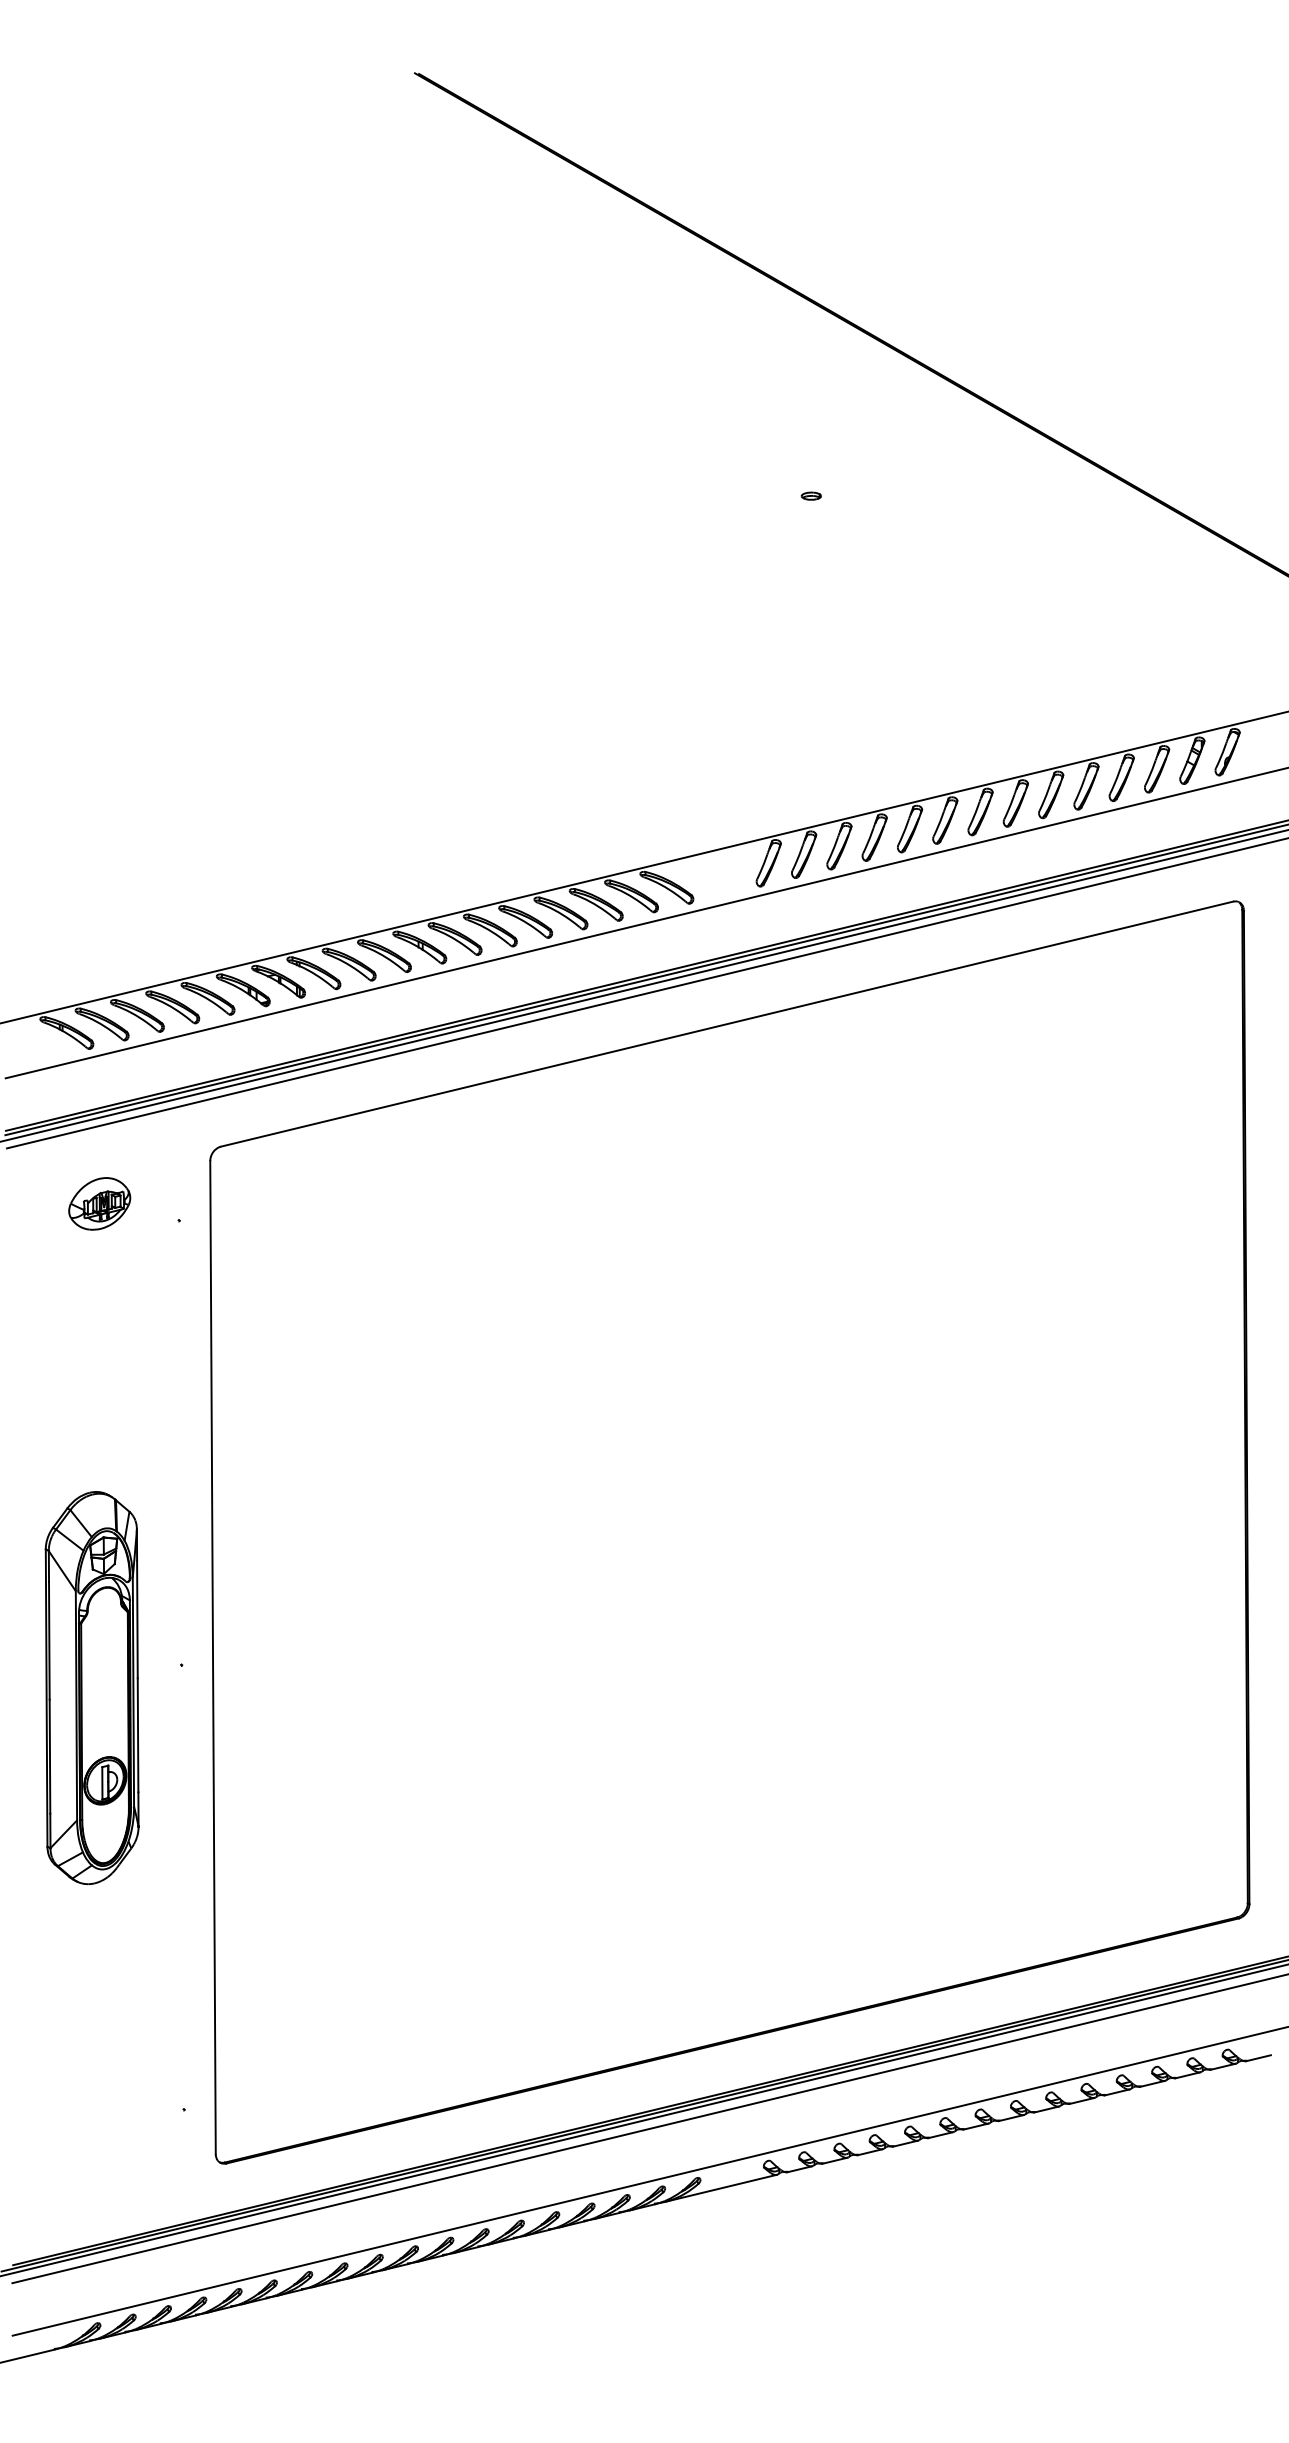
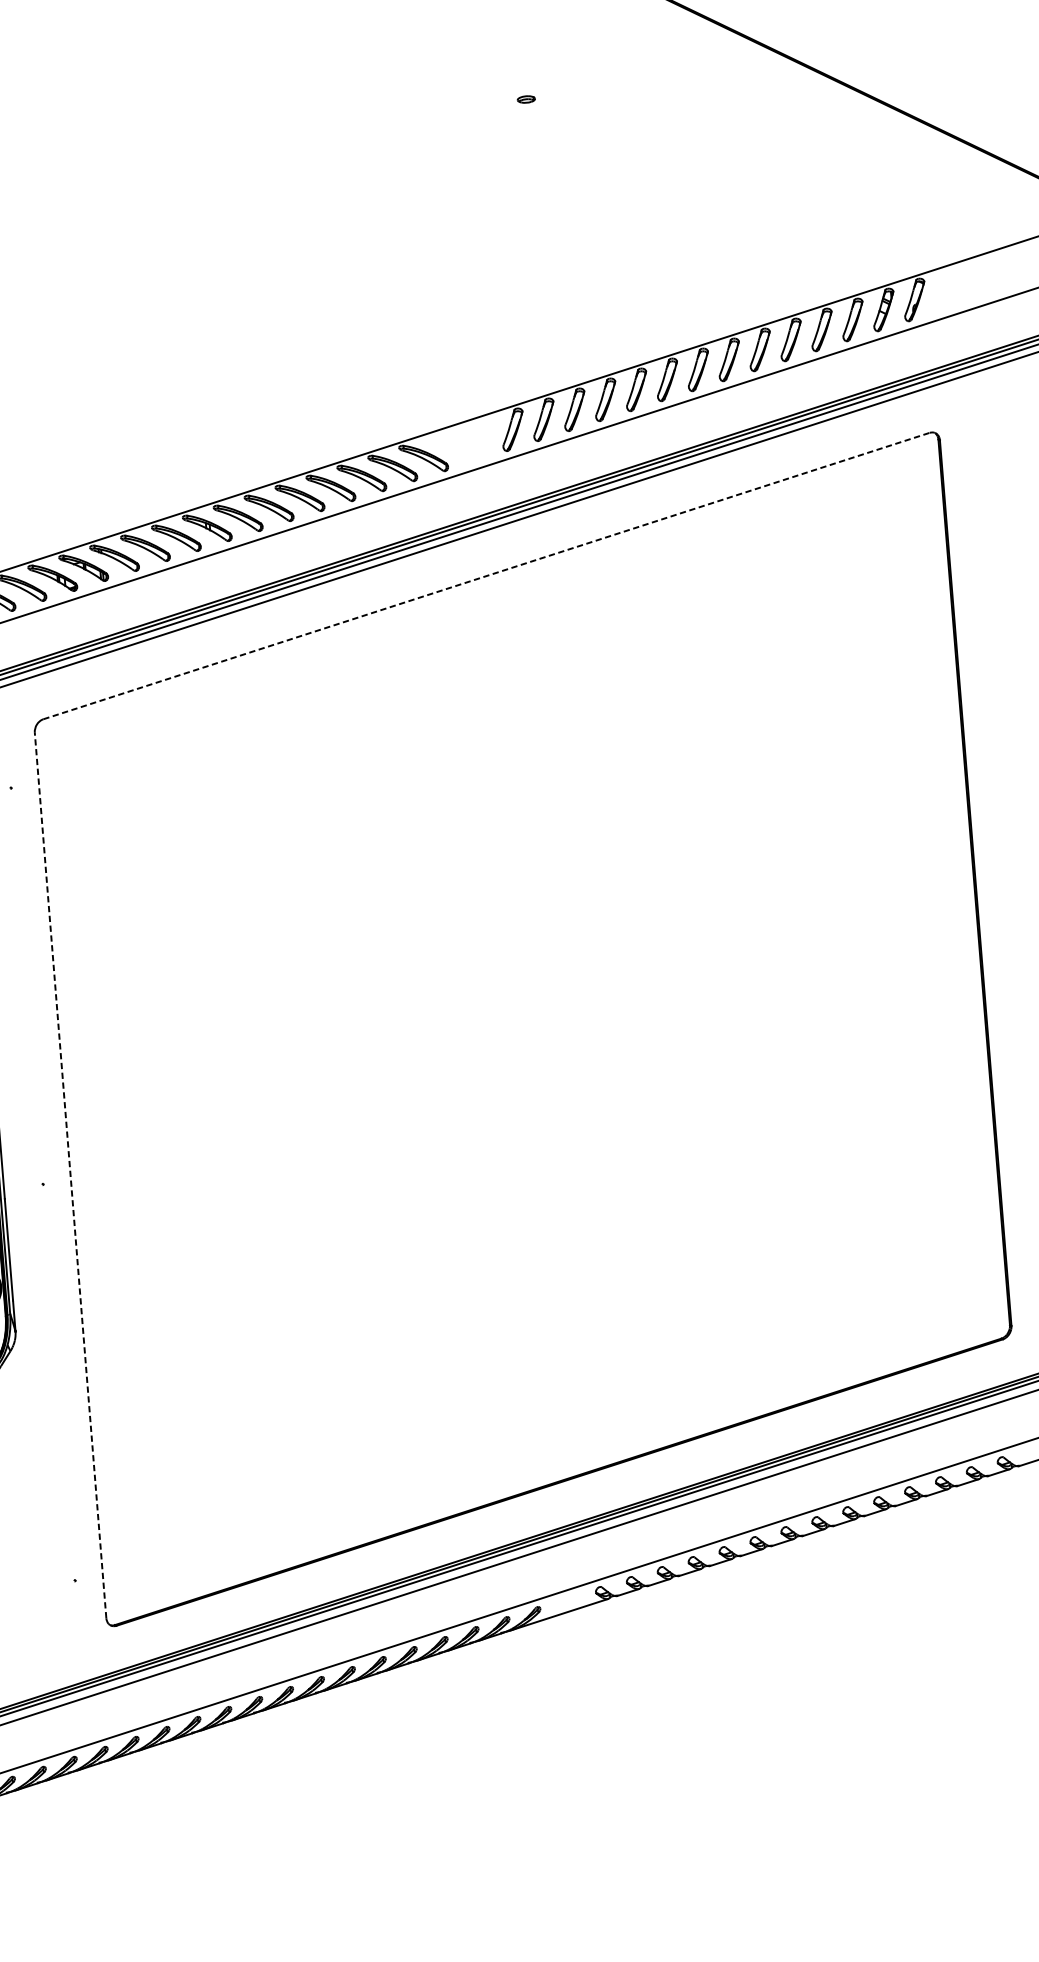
line: (727, 1024) -> (486, 576), solid -> dashed
line: (213, 1657) -> (71, 1175), solid -> dashed

